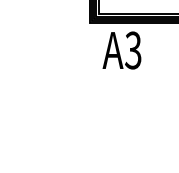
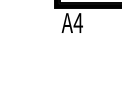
text: (131, 49) -> (77, 22), A3 -> A4

